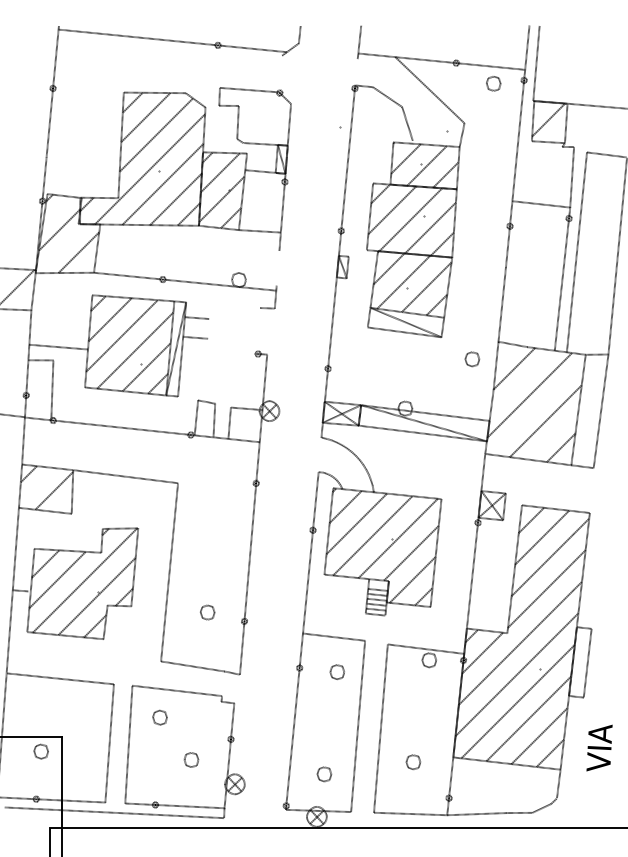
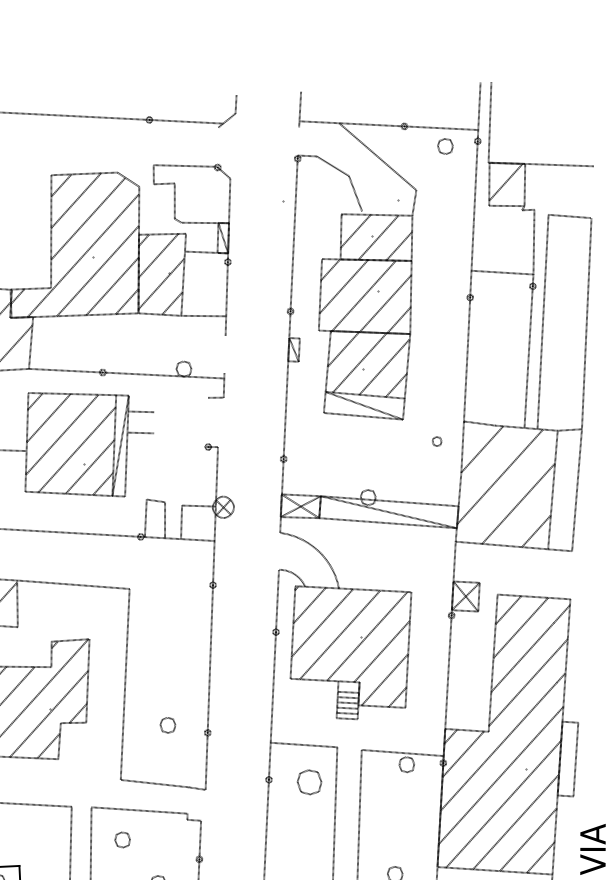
part: (472, 359) -> (437, 441), size x0.6
part: (336, 671) -> (308, 781), size x1.6

